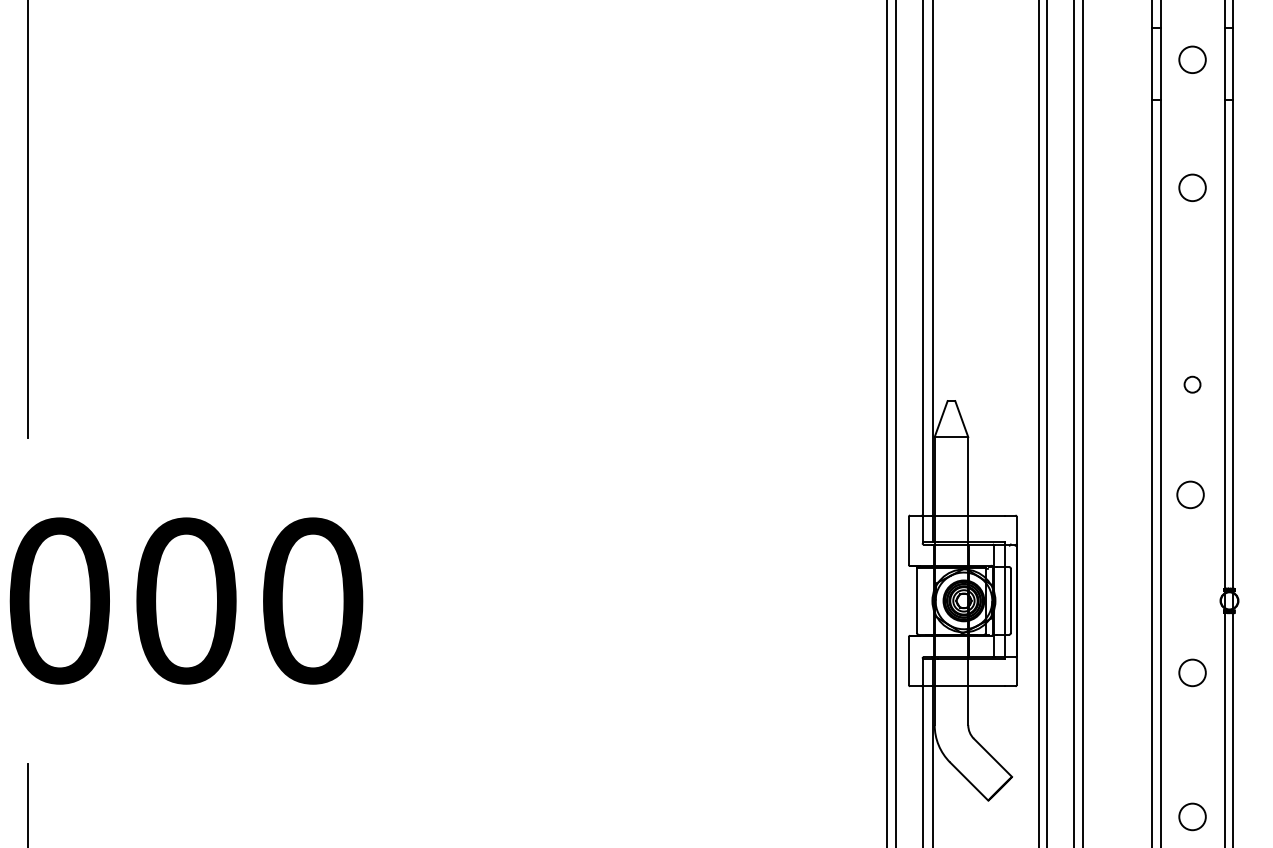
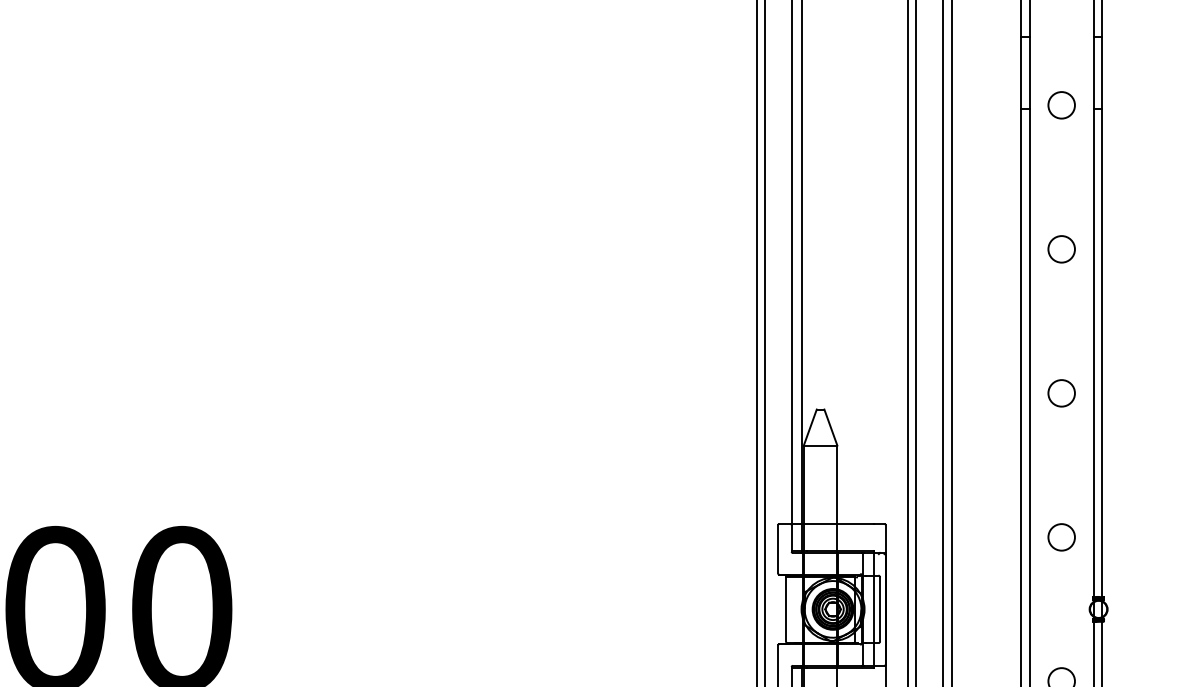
circle: (1192, 59) -> (1061, 104), moved
circle: (1192, 187) -> (1061, 248), moved
circle: (1192, 384) -> (1061, 392), size x1.67
circle: (1190, 494) -> (1061, 536), moved

